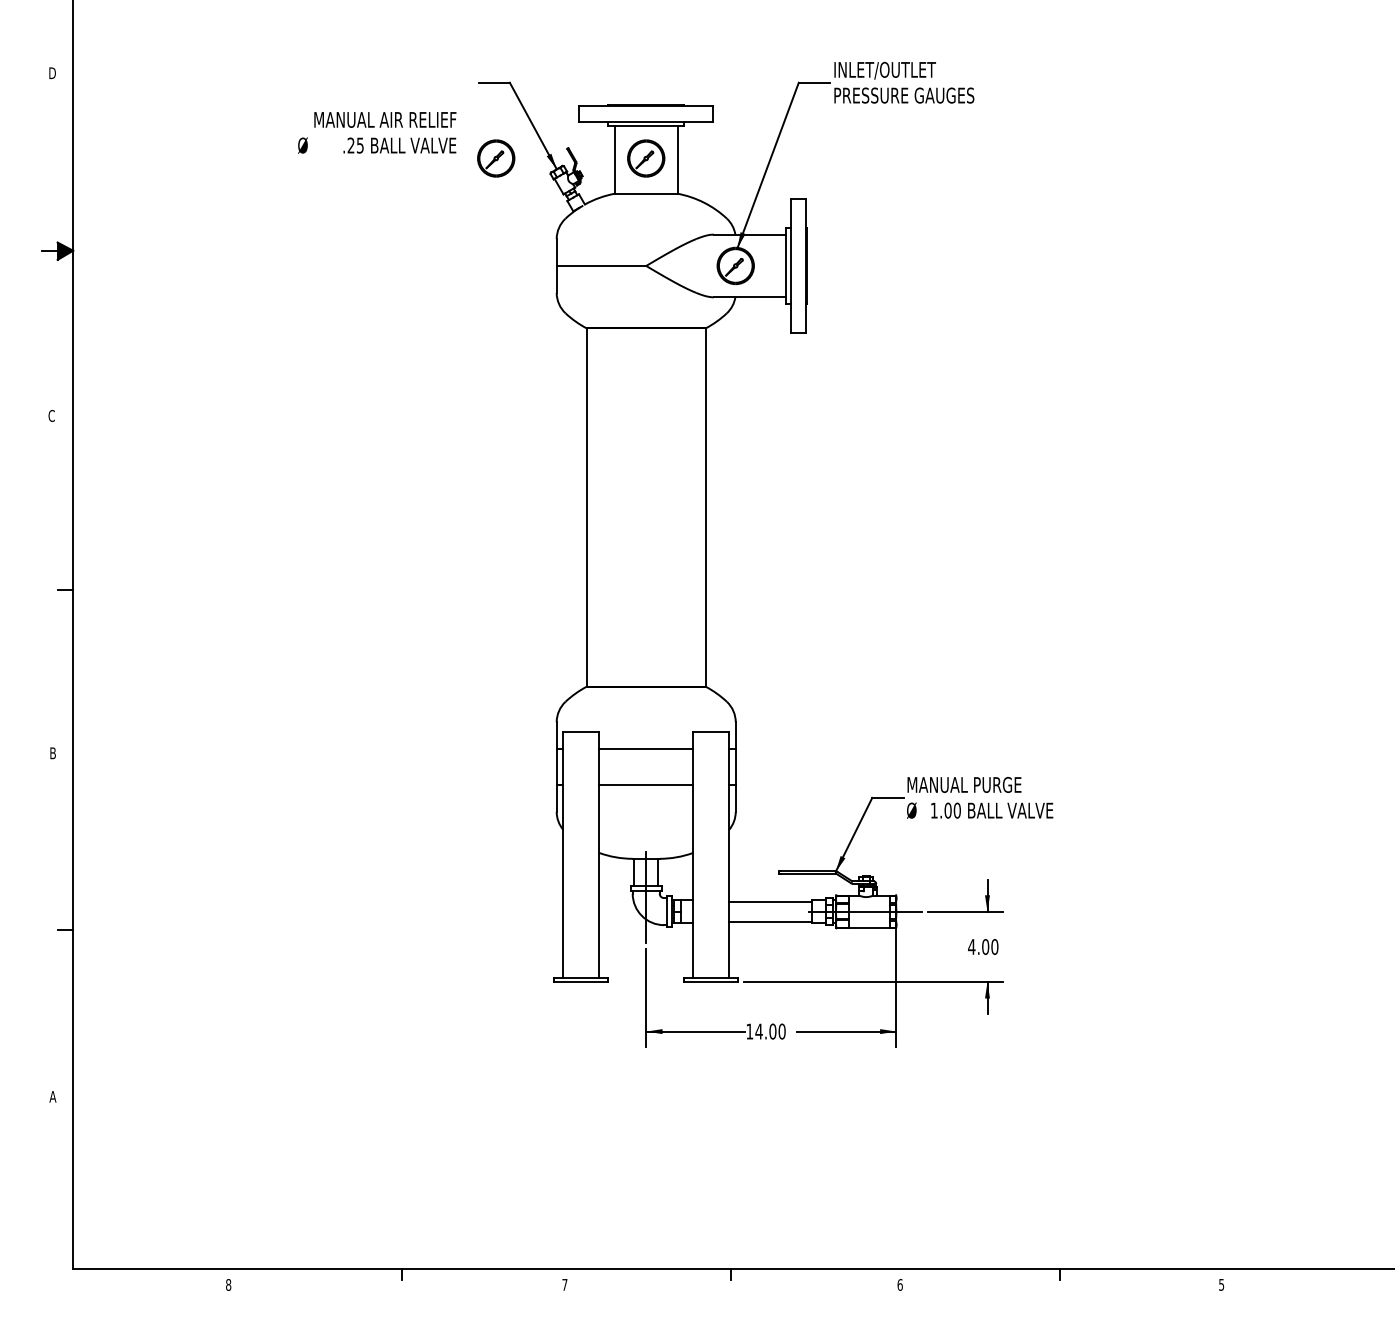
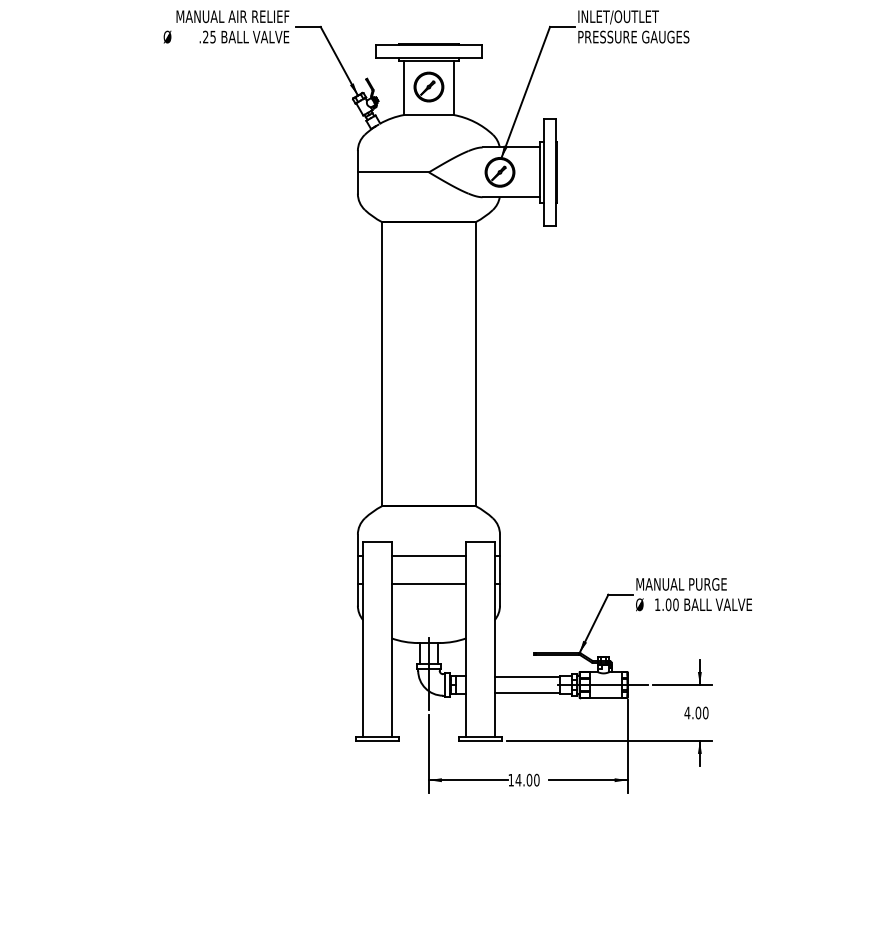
text: (377, 132) -> (226, 26), moved
part: (496, 158) -> (310, 87), removed

